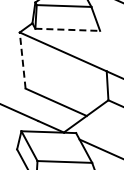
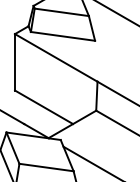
line: (68, 29) -> (63, 36), dashed -> solid
line: (23, 59) -> (15, 61), dashed -> solid

